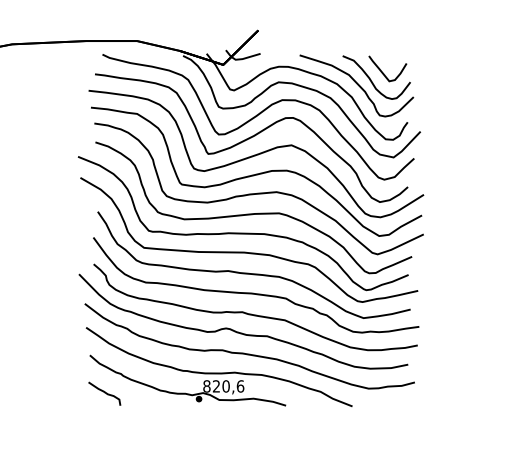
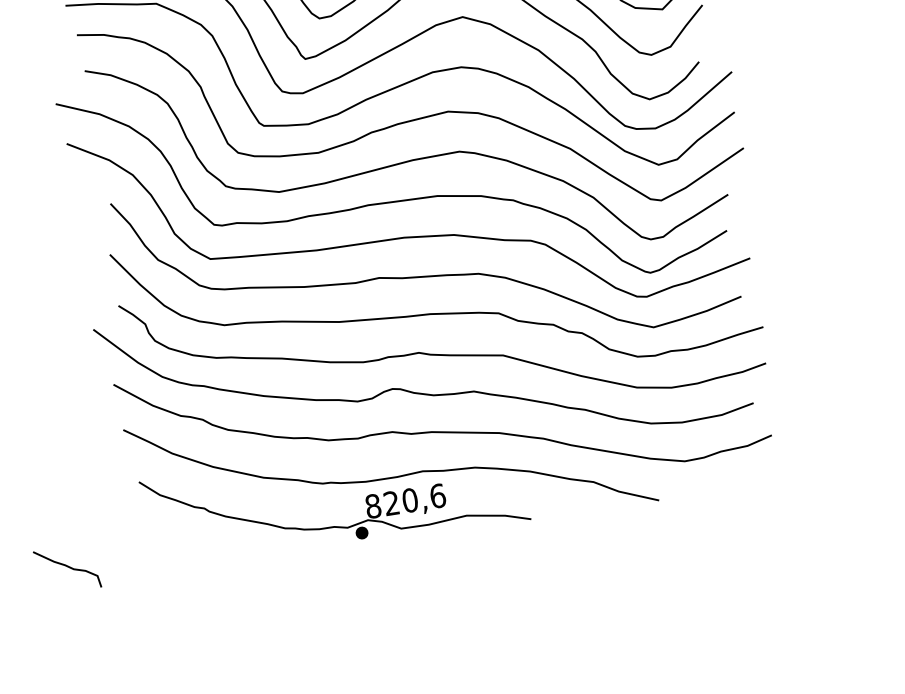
curve: (104, 393) -> (67, 568), moved

